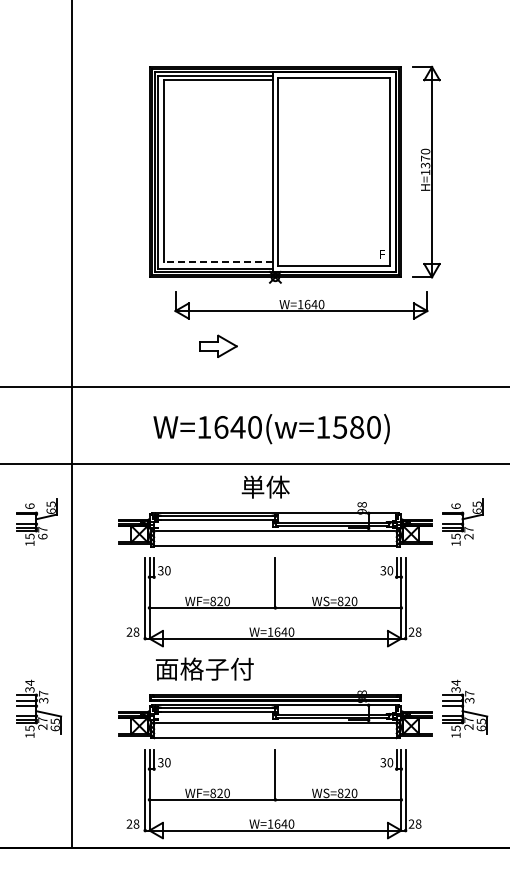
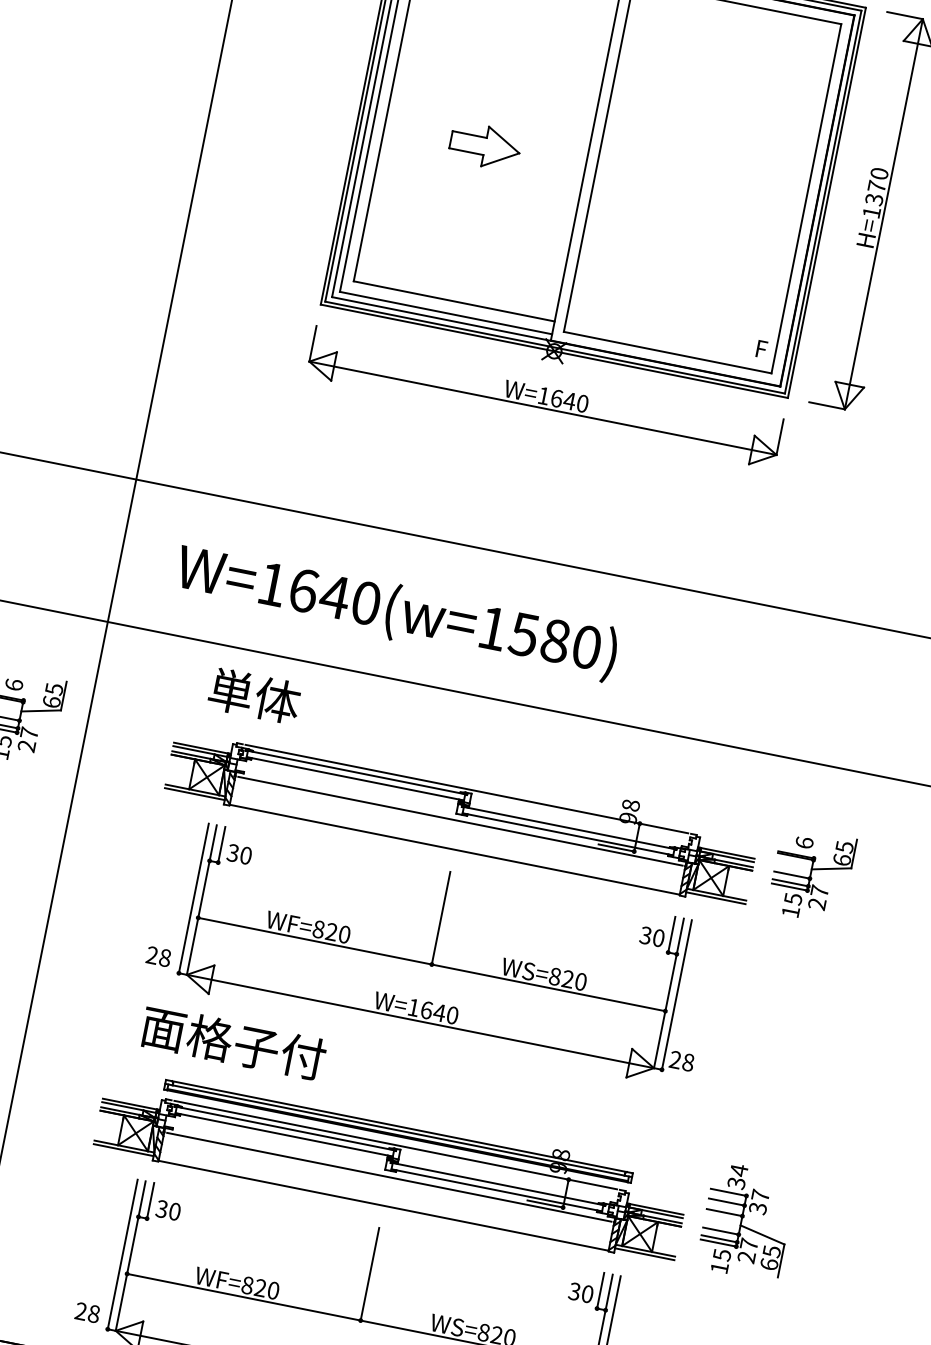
line: (217, 261) -> (452, 300), dashed -> solid
part: (301, 305) -> (545, 397), moved
part: (218, 345) -> (485, 144), moved
text: (271, 429) -> (396, 613), moved
text: (265, 486) -> (254, 694), moved
text: (42, 536) -> (26, 745), 67 -> 27
text: (204, 668) -> (233, 1041), moved

